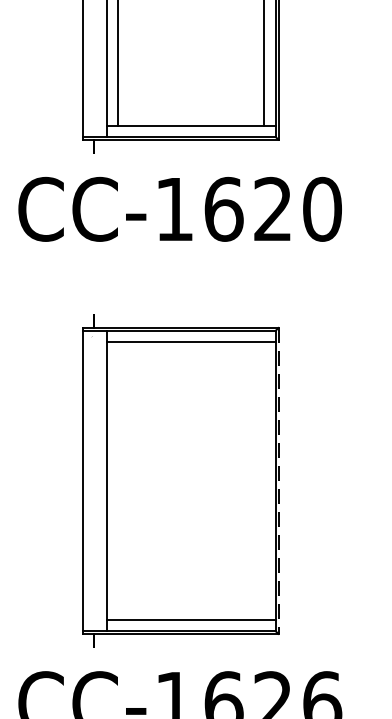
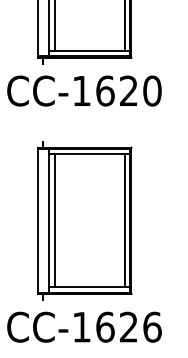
line: (117, 480) -> (54, 220), added
line: (263, 480) -> (124, 220), added
line: (278, 482) -> (131, 221), dashed -> solid

